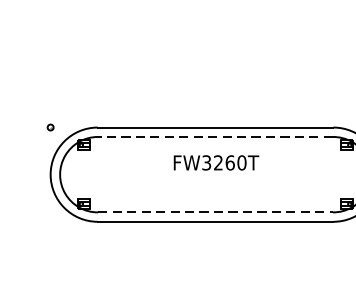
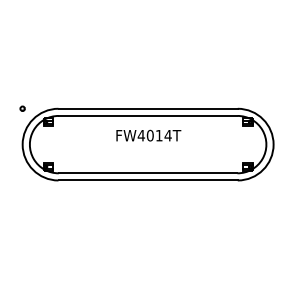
line: (214, 136) -> (147, 115), dashed -> solid
text: (223, 162) -> (154, 135), FW3260T -> FW4014T
line: (216, 212) -> (148, 173), dashed -> solid

